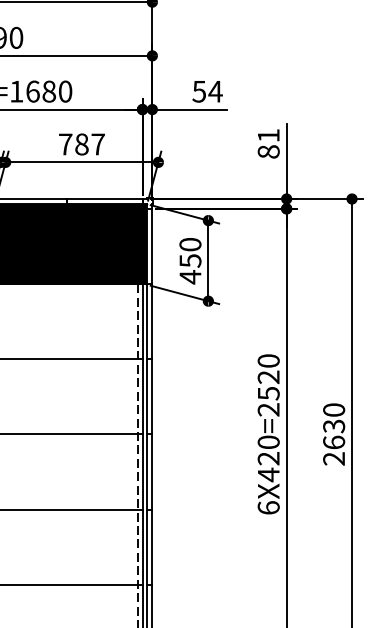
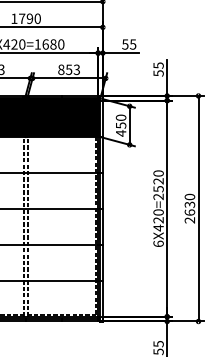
text: (214, 91) -> (132, 44), 54 -> 55
text: (82, 143) -> (69, 69), 787 -> 853
text: (268, 143) -> (158, 69), 81 -> 55

